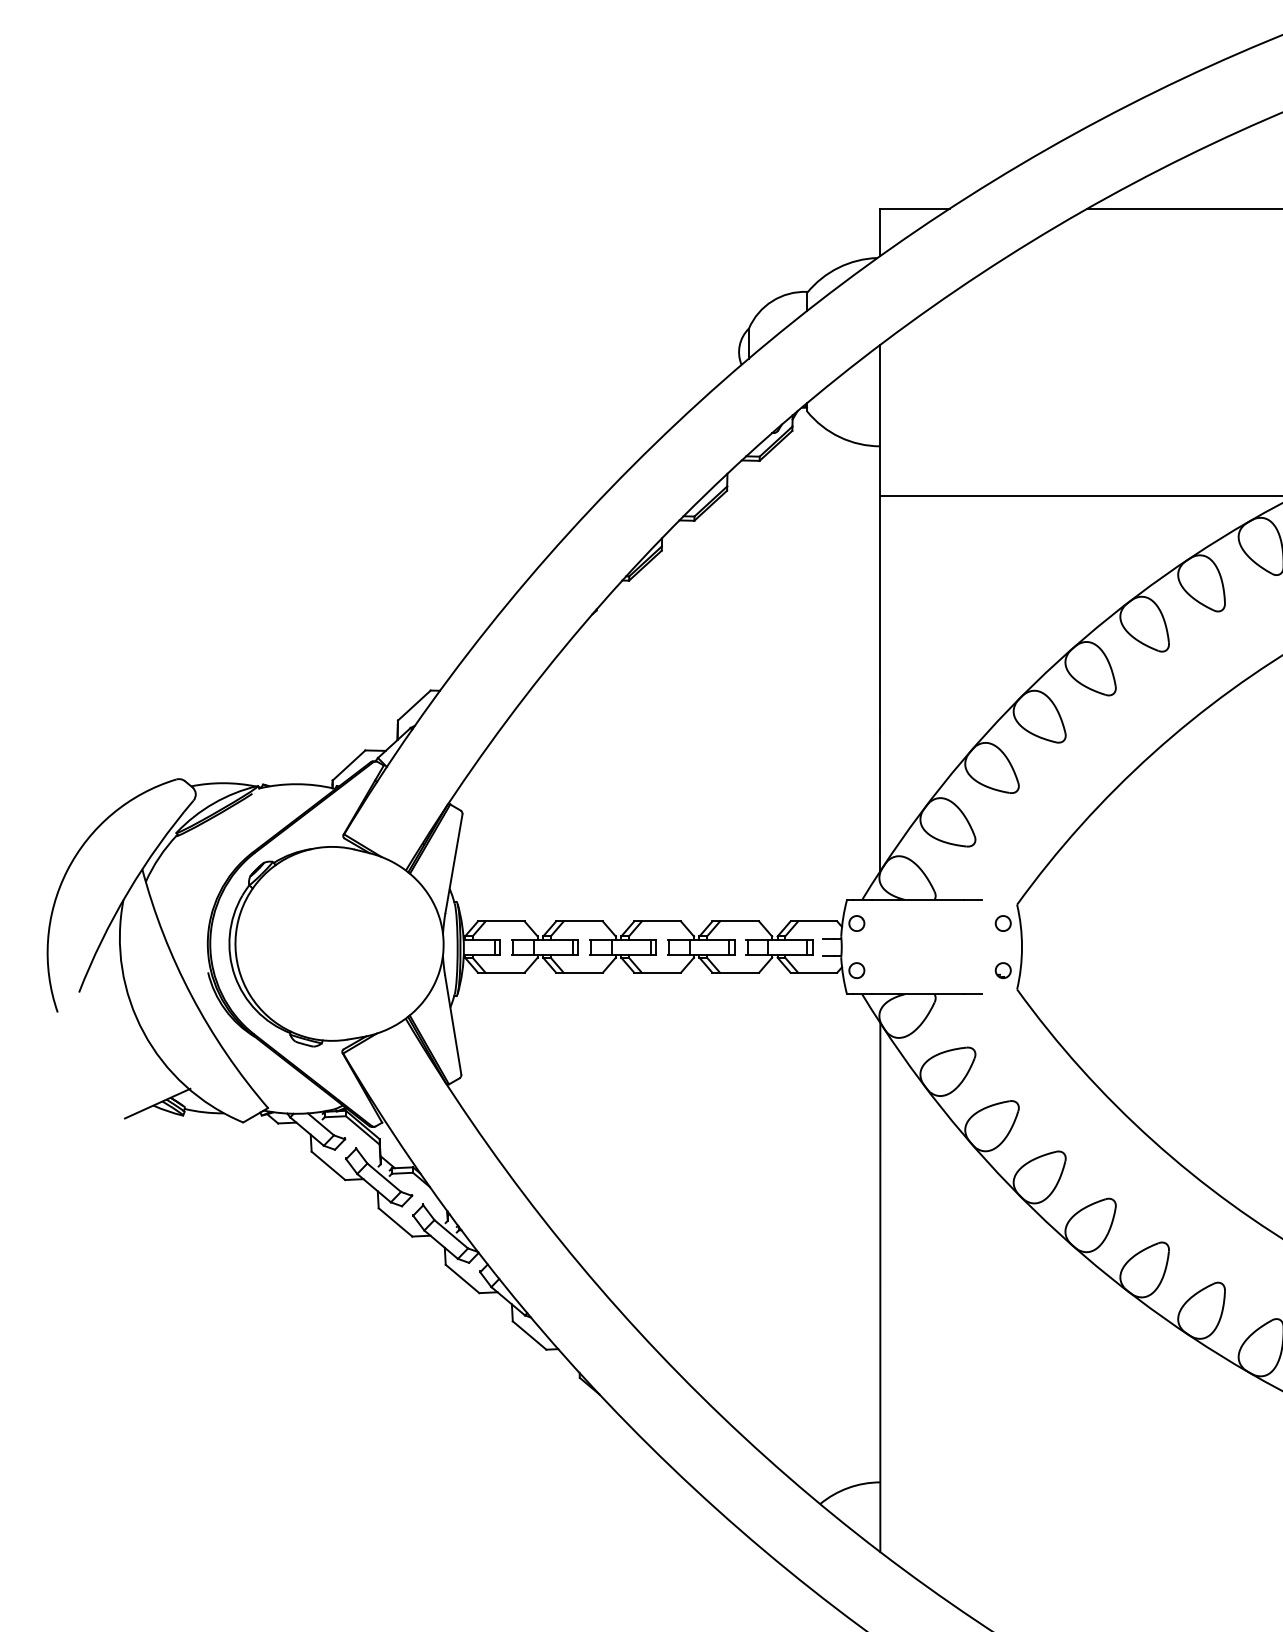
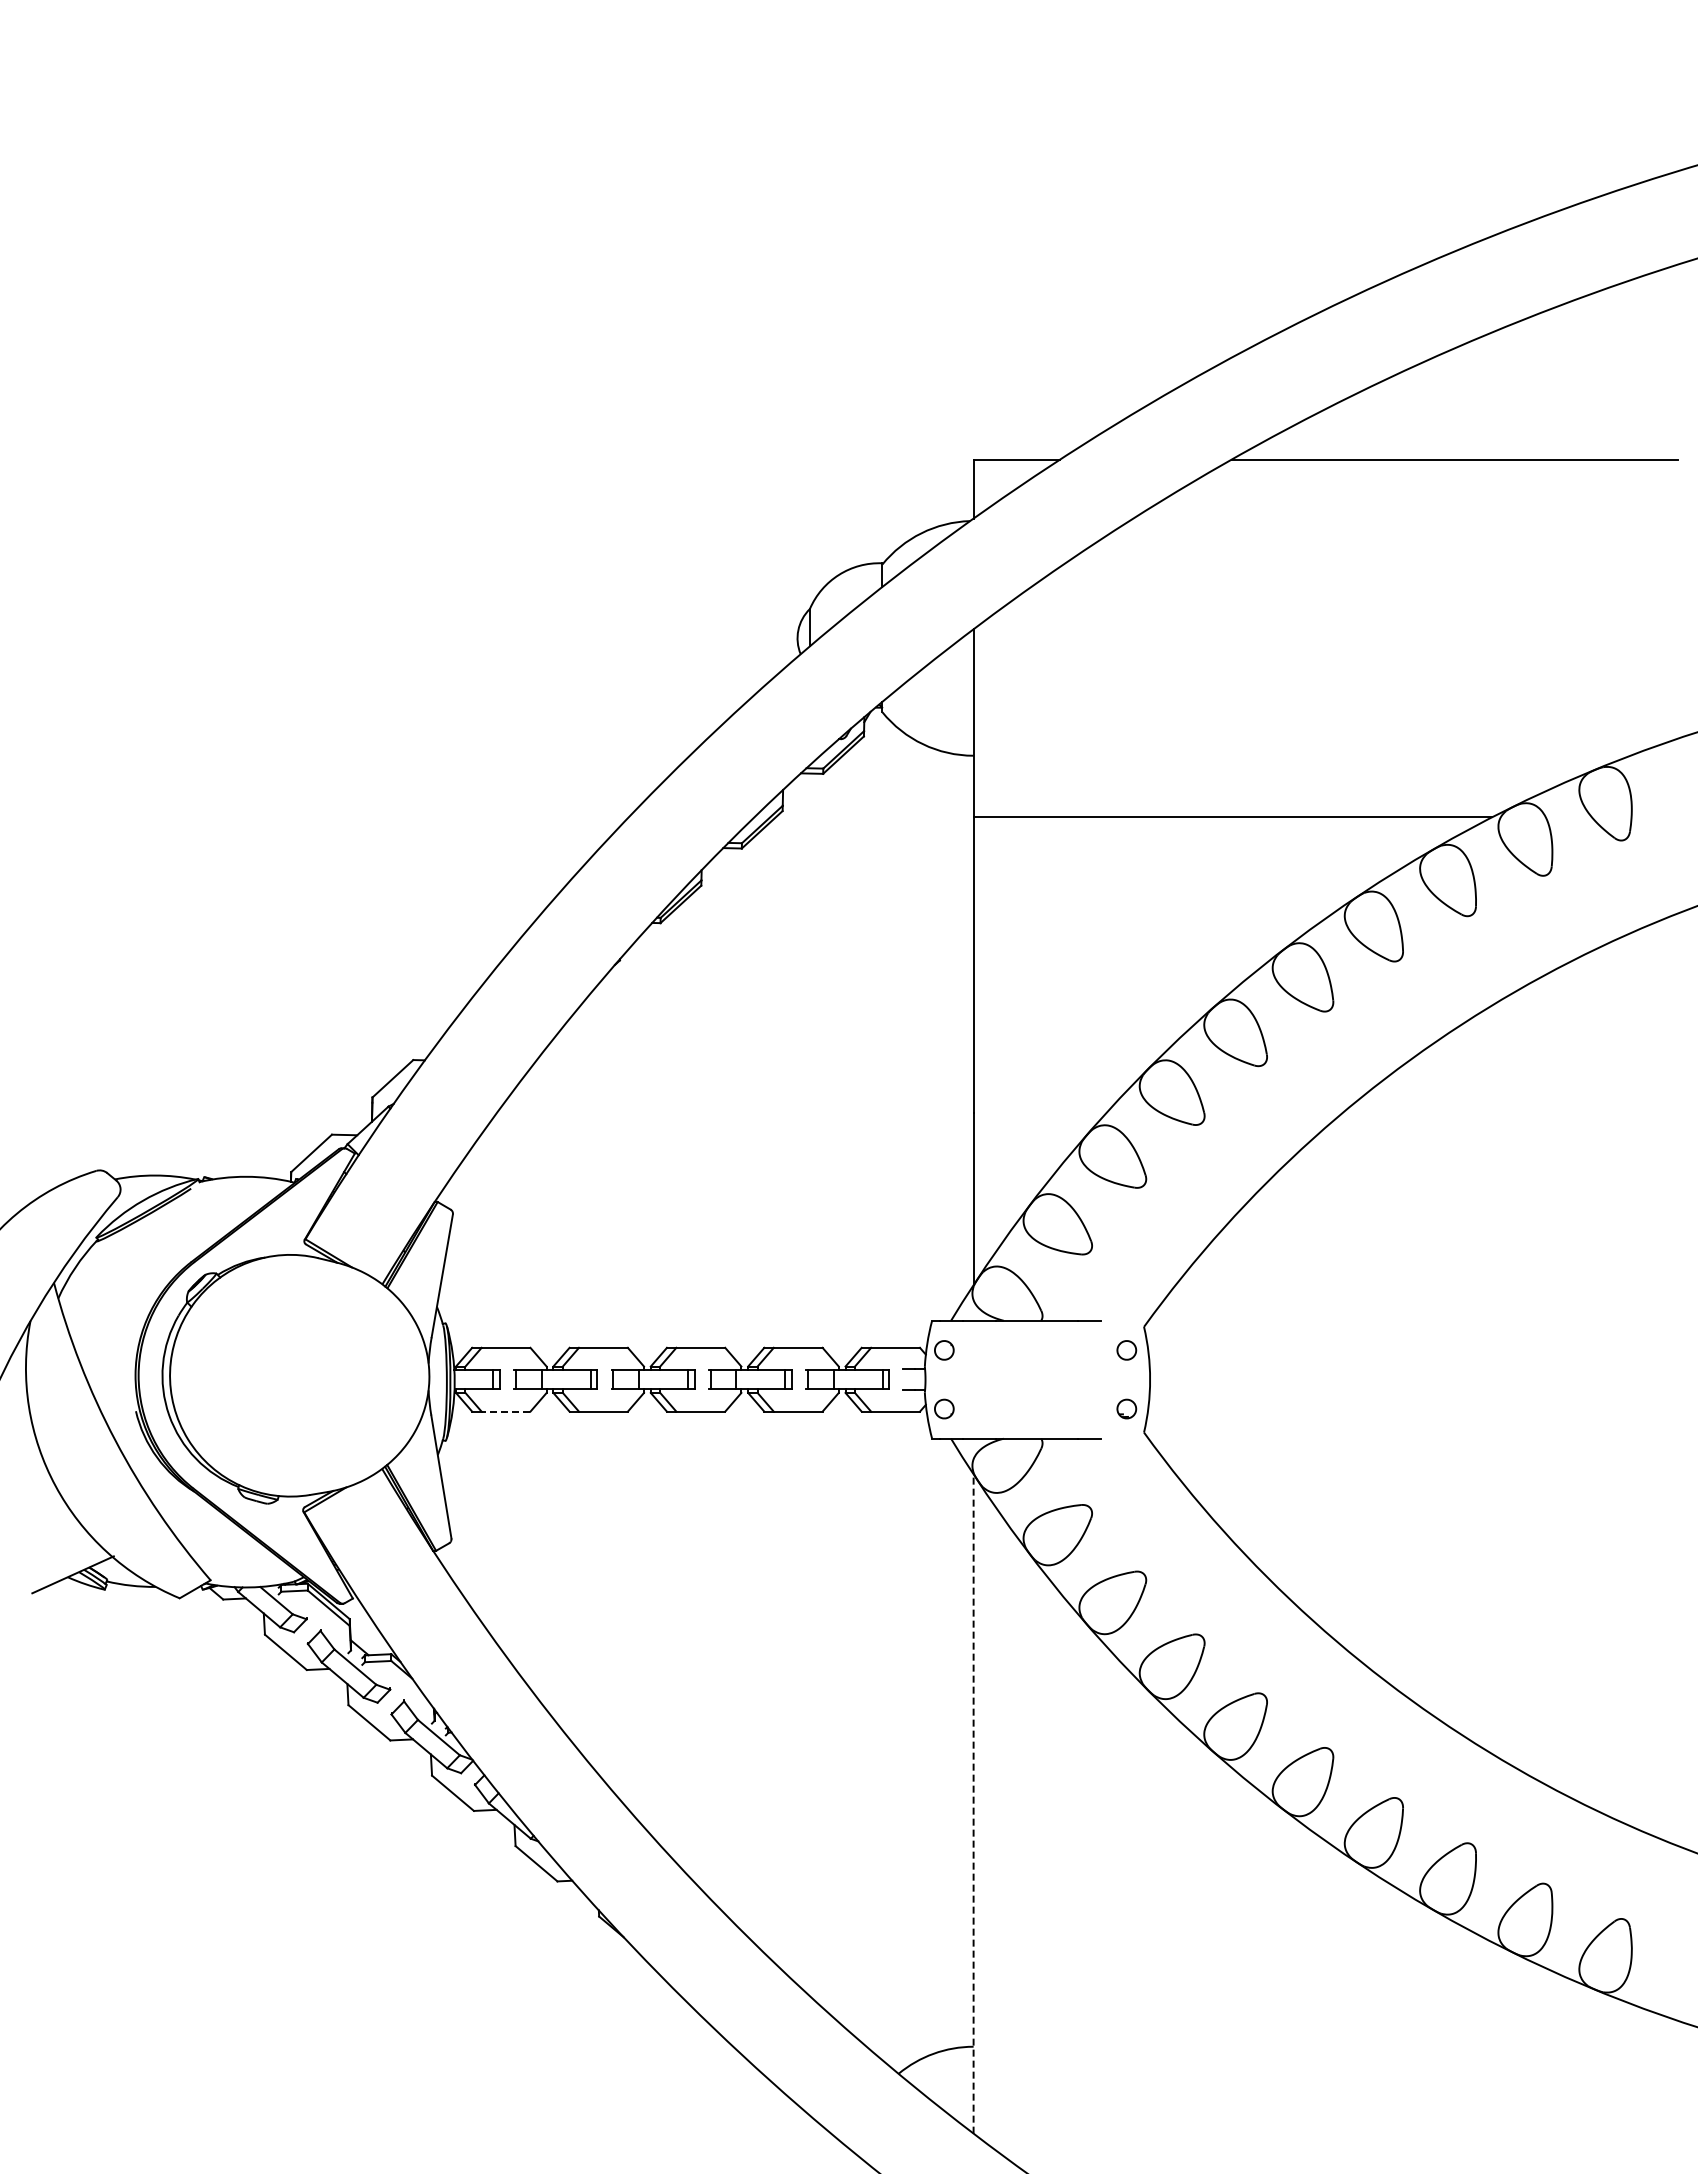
line: (504, 972) -> (505, 1411), solid -> dashed
line: (880, 1287) -> (973, 1804), solid -> dashed

